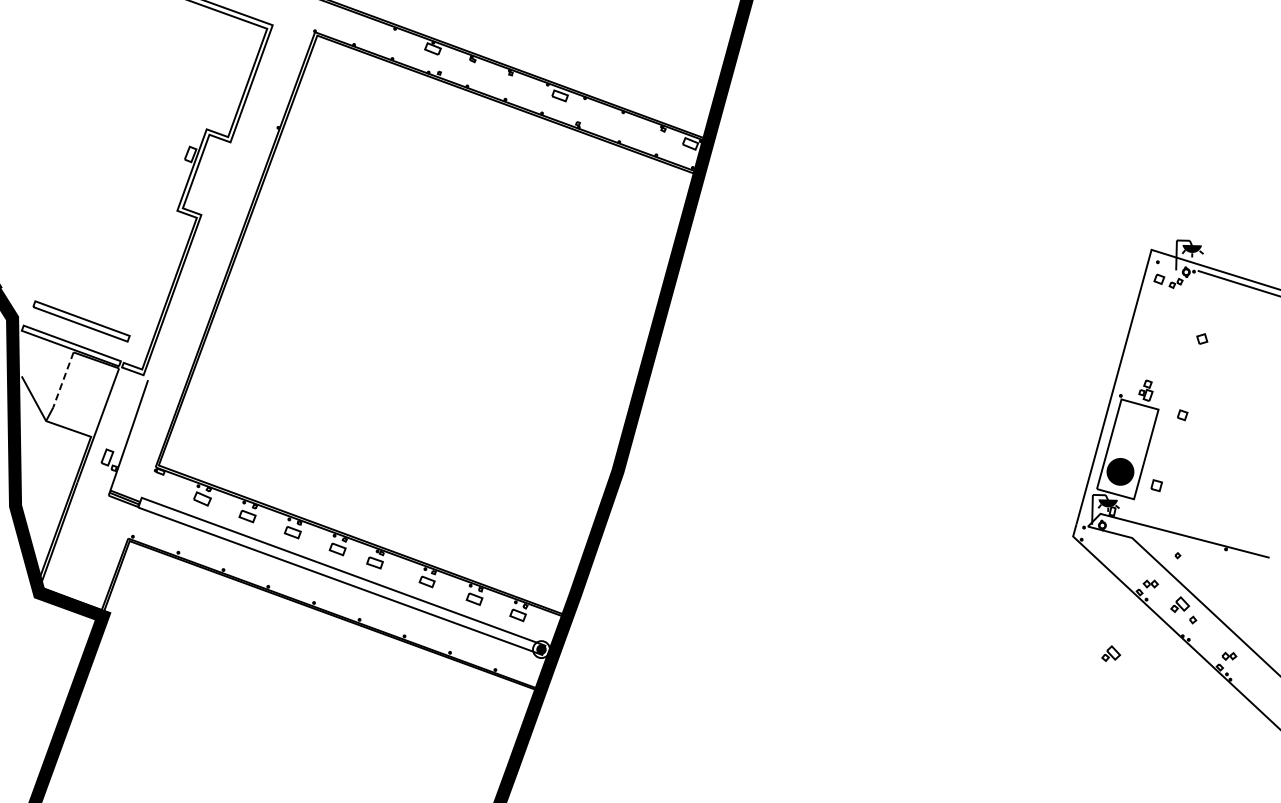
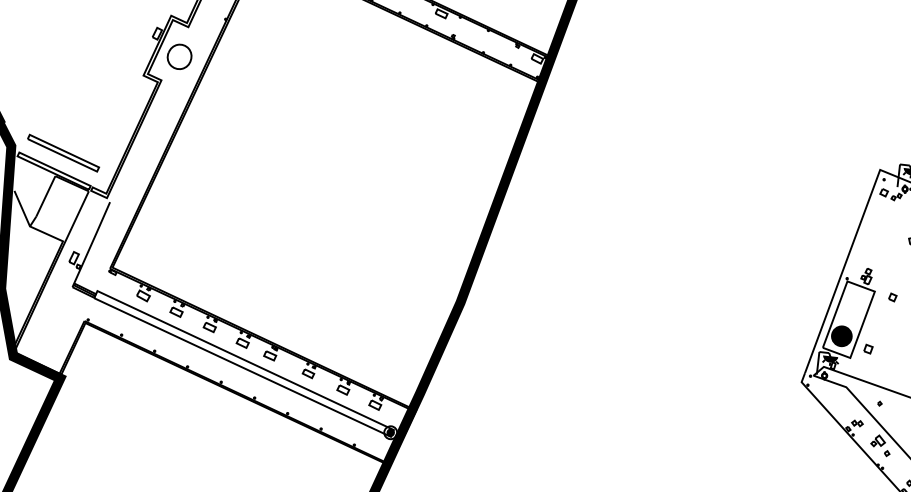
curve: (236, 184) -> (190, 59), added
line: (63, 380) -> (45, 196), dashed -> solid
part: (1111, 653) -> (822, 473), removed

